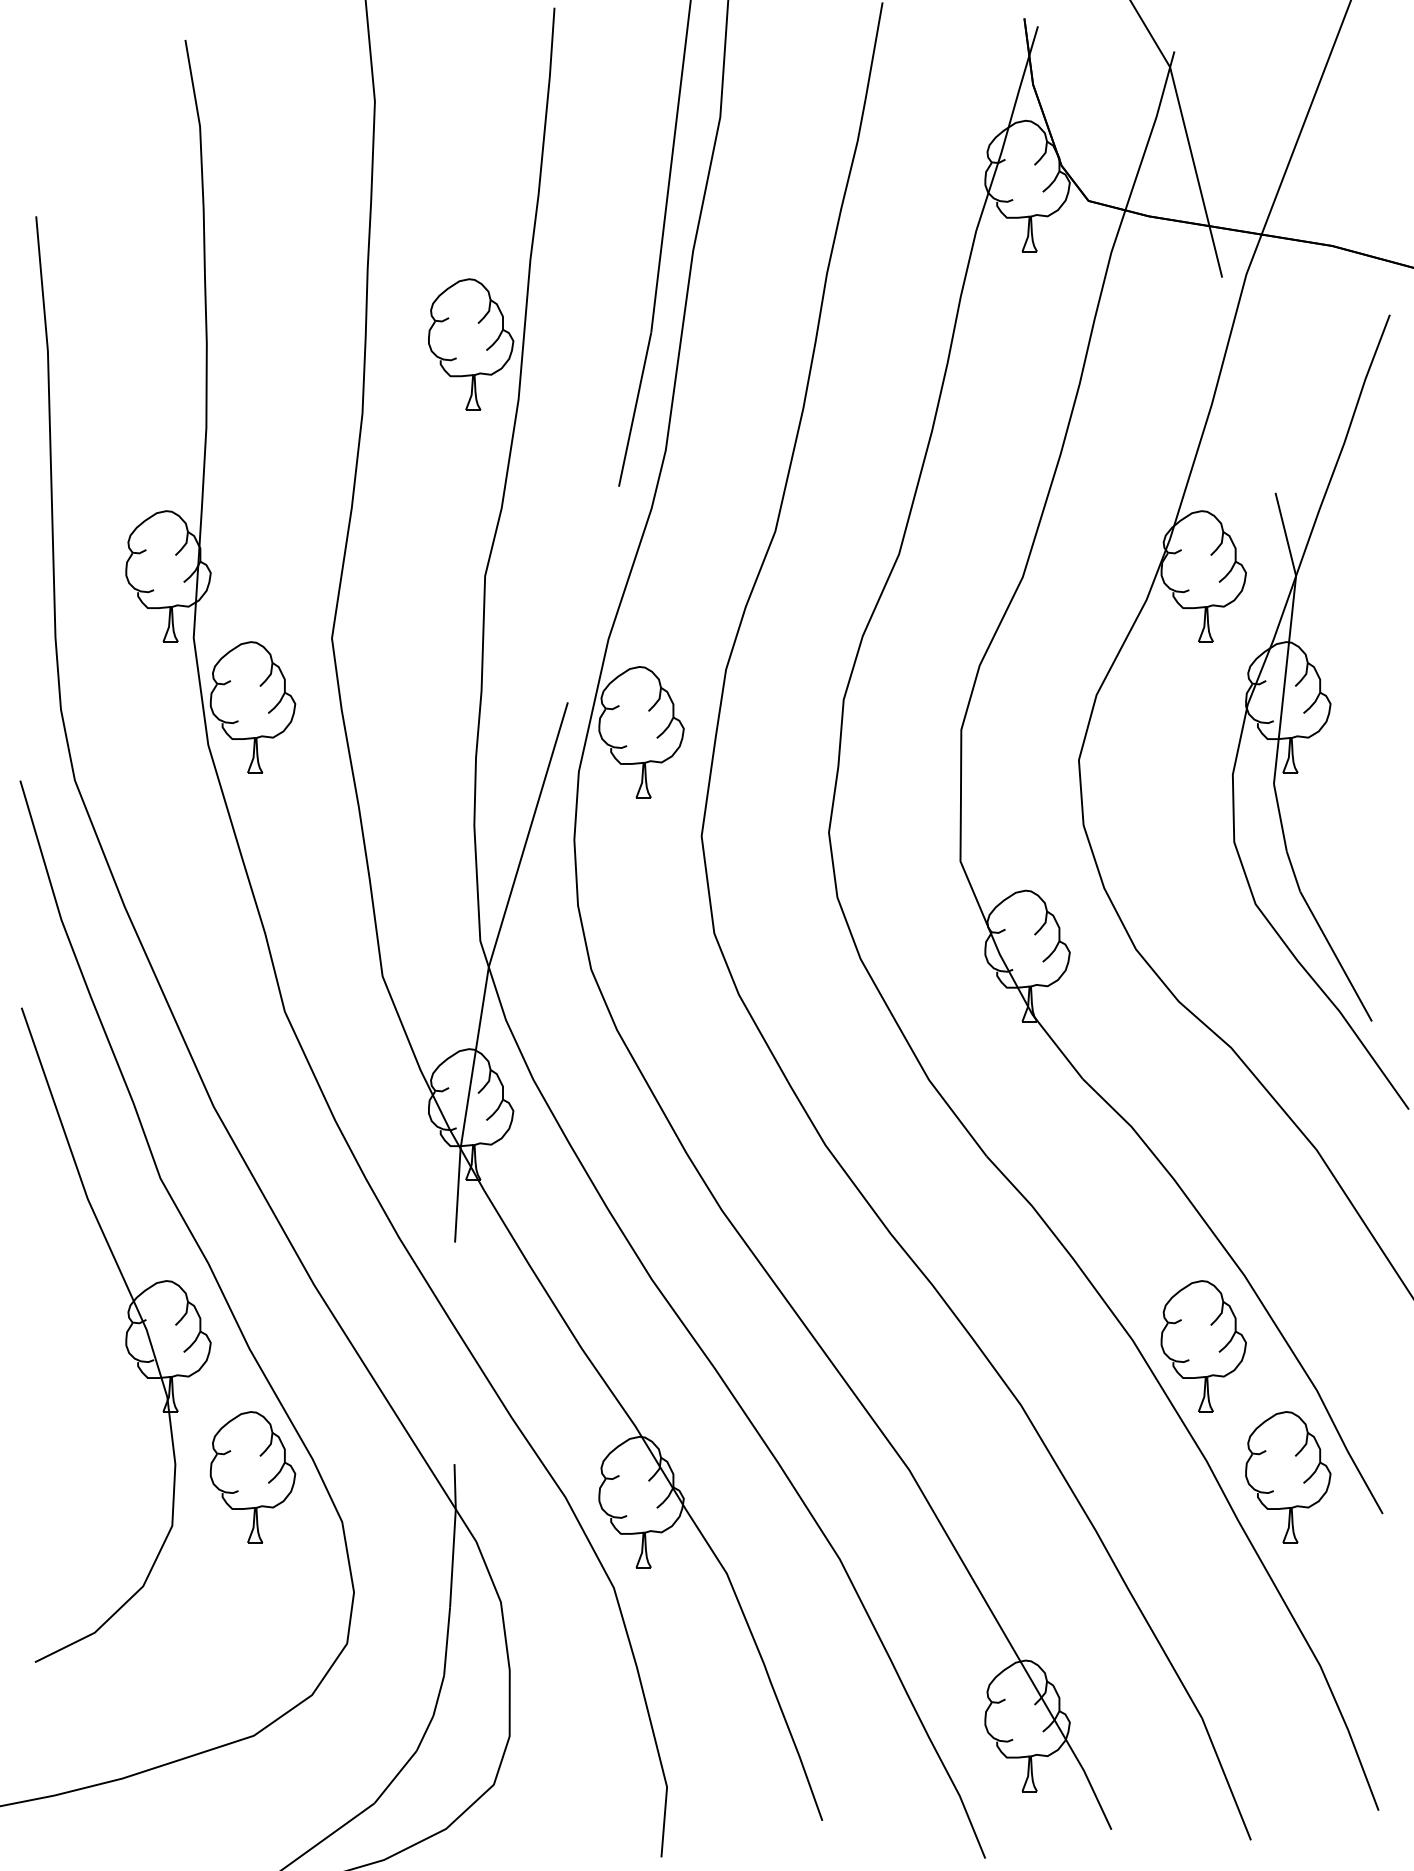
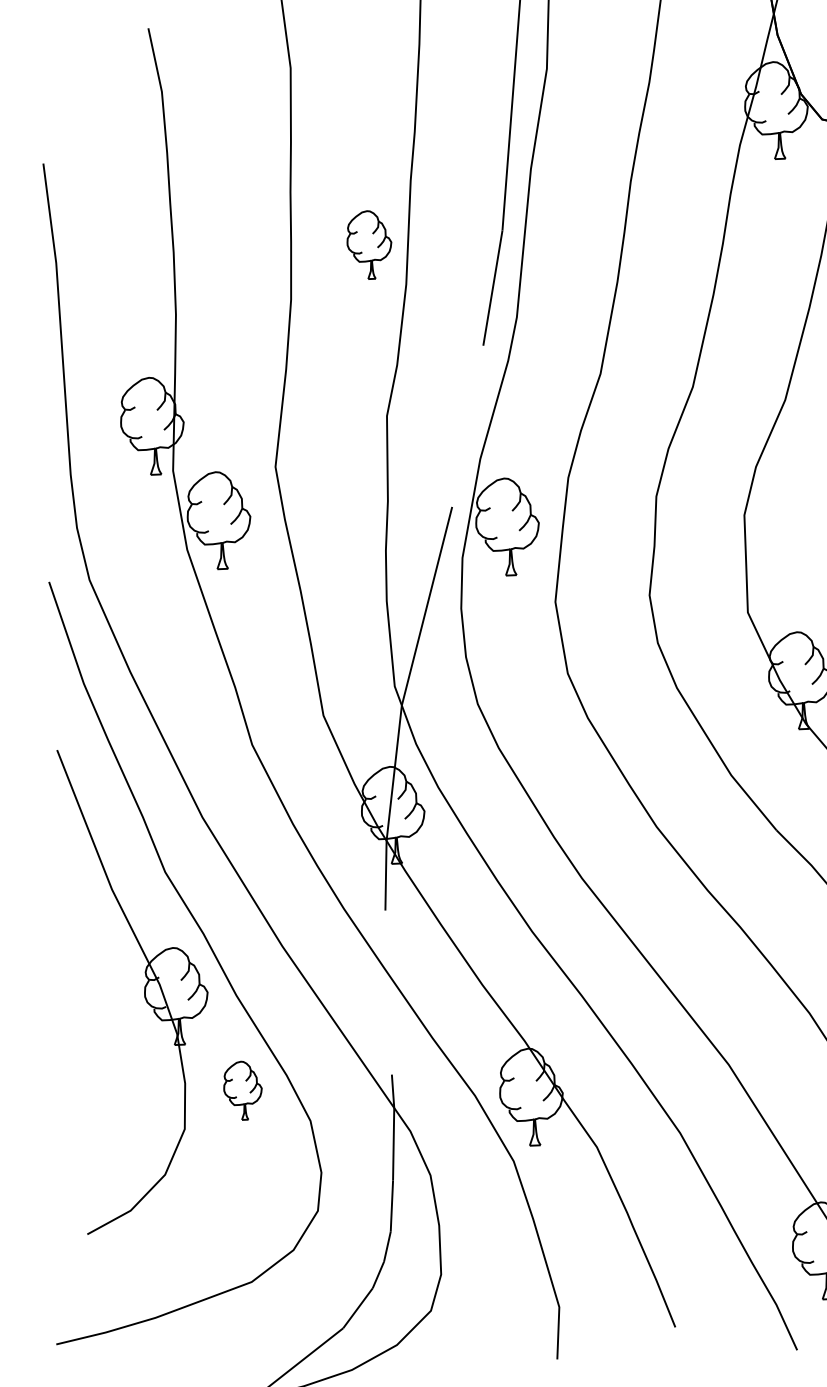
part: (471, 344) -> (369, 244), size x0.7
part: (252, 1477) -> (242, 1090), size x0.6

